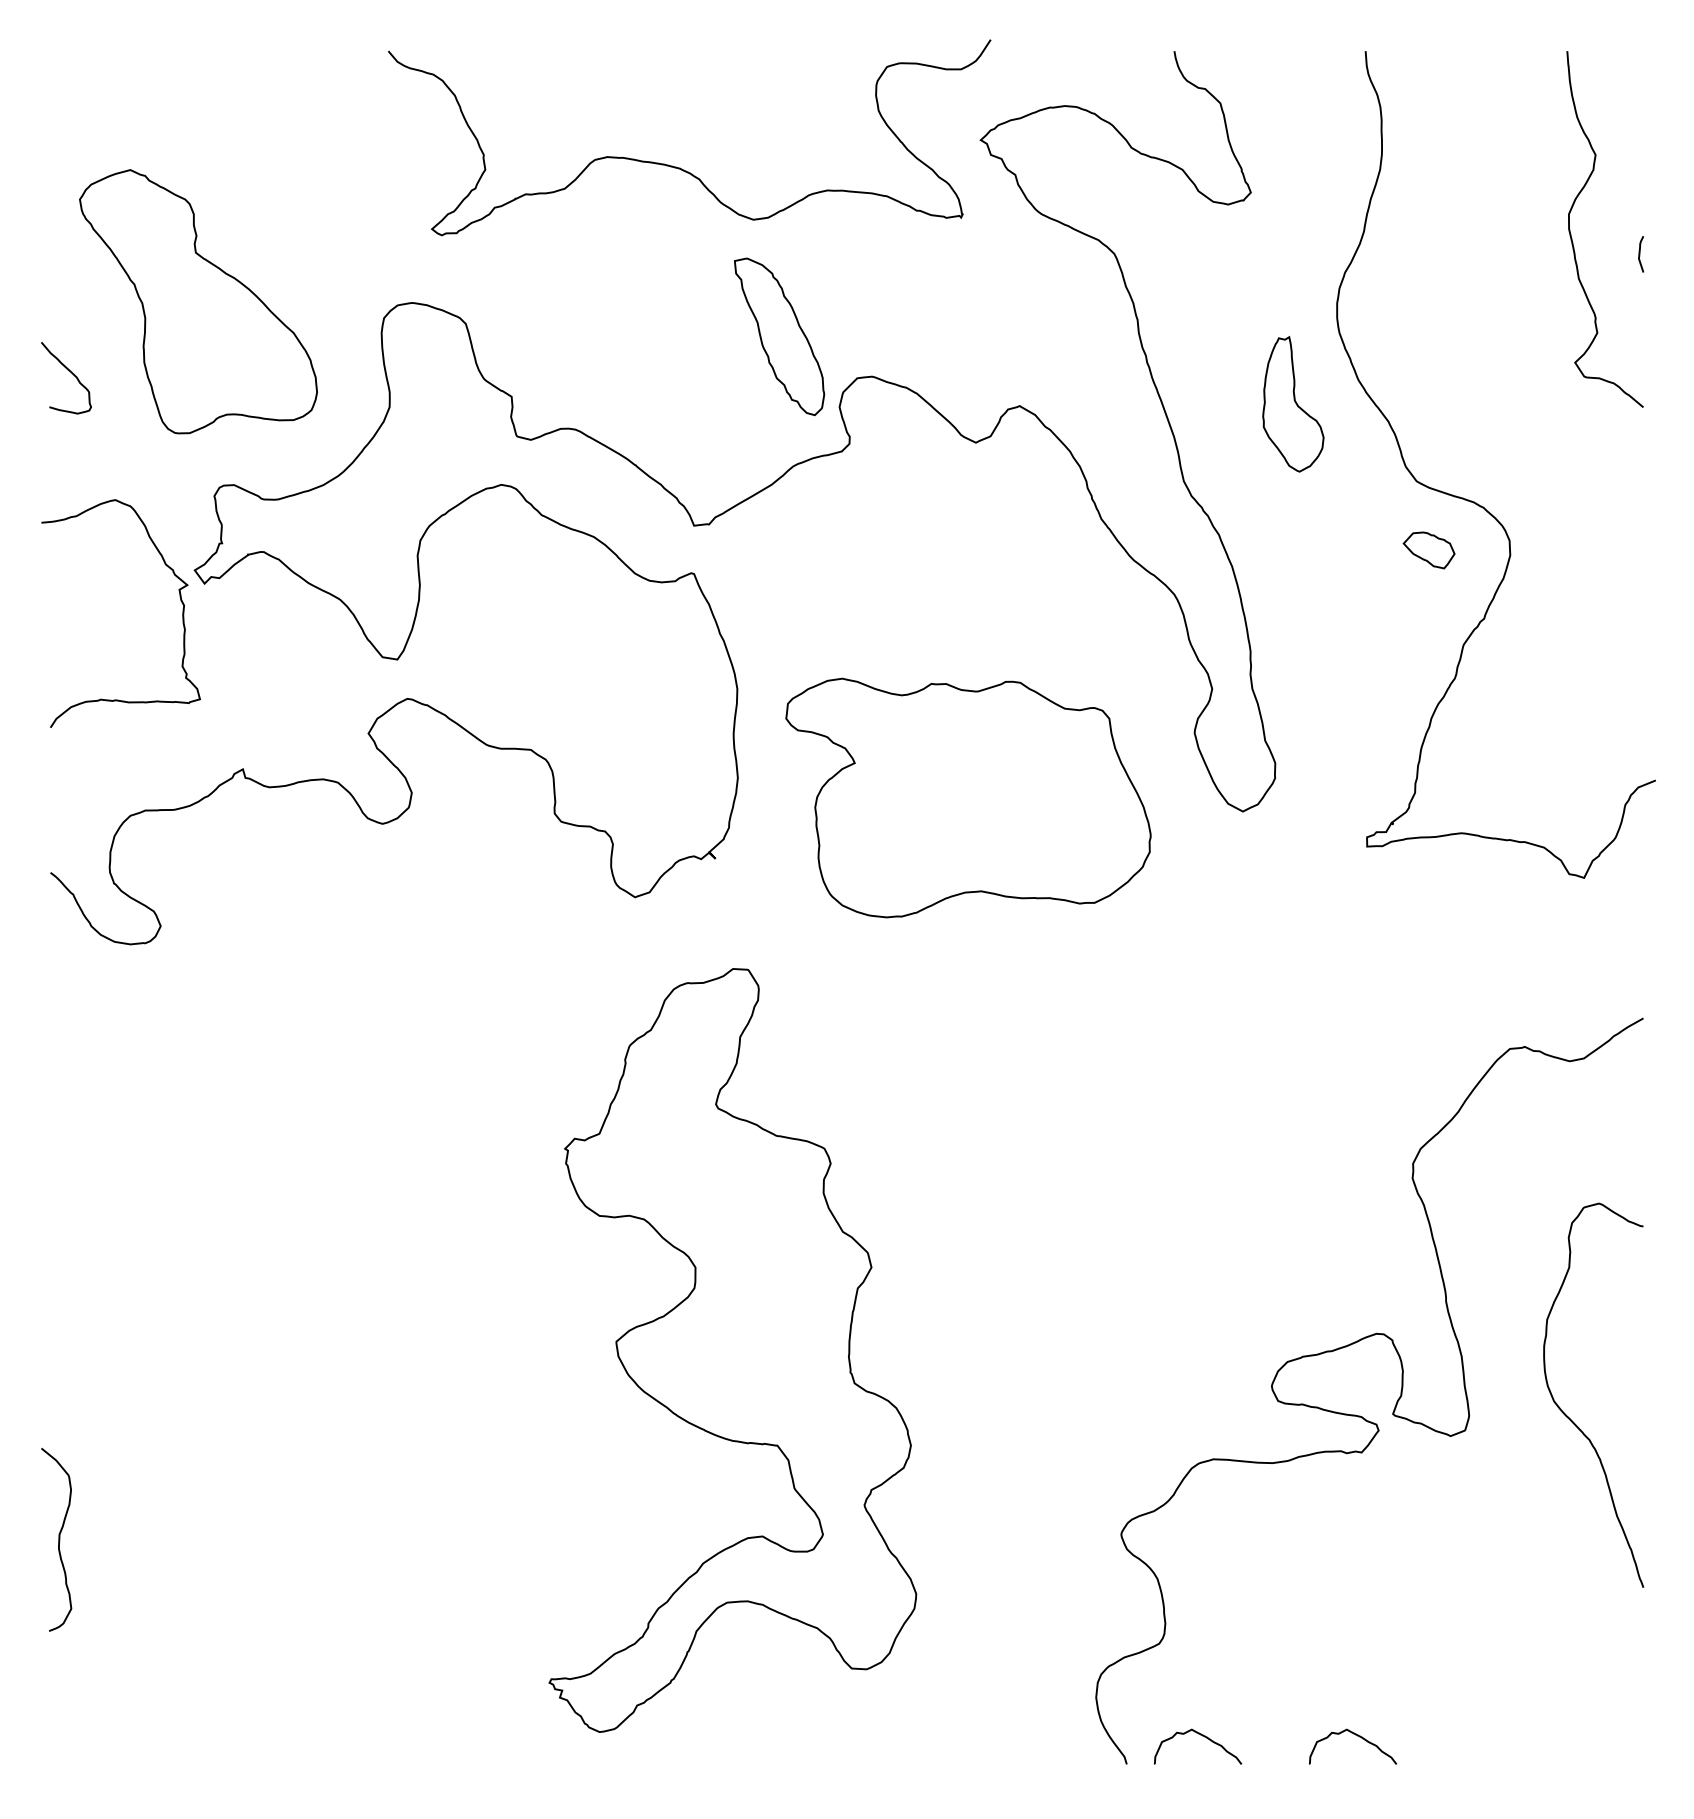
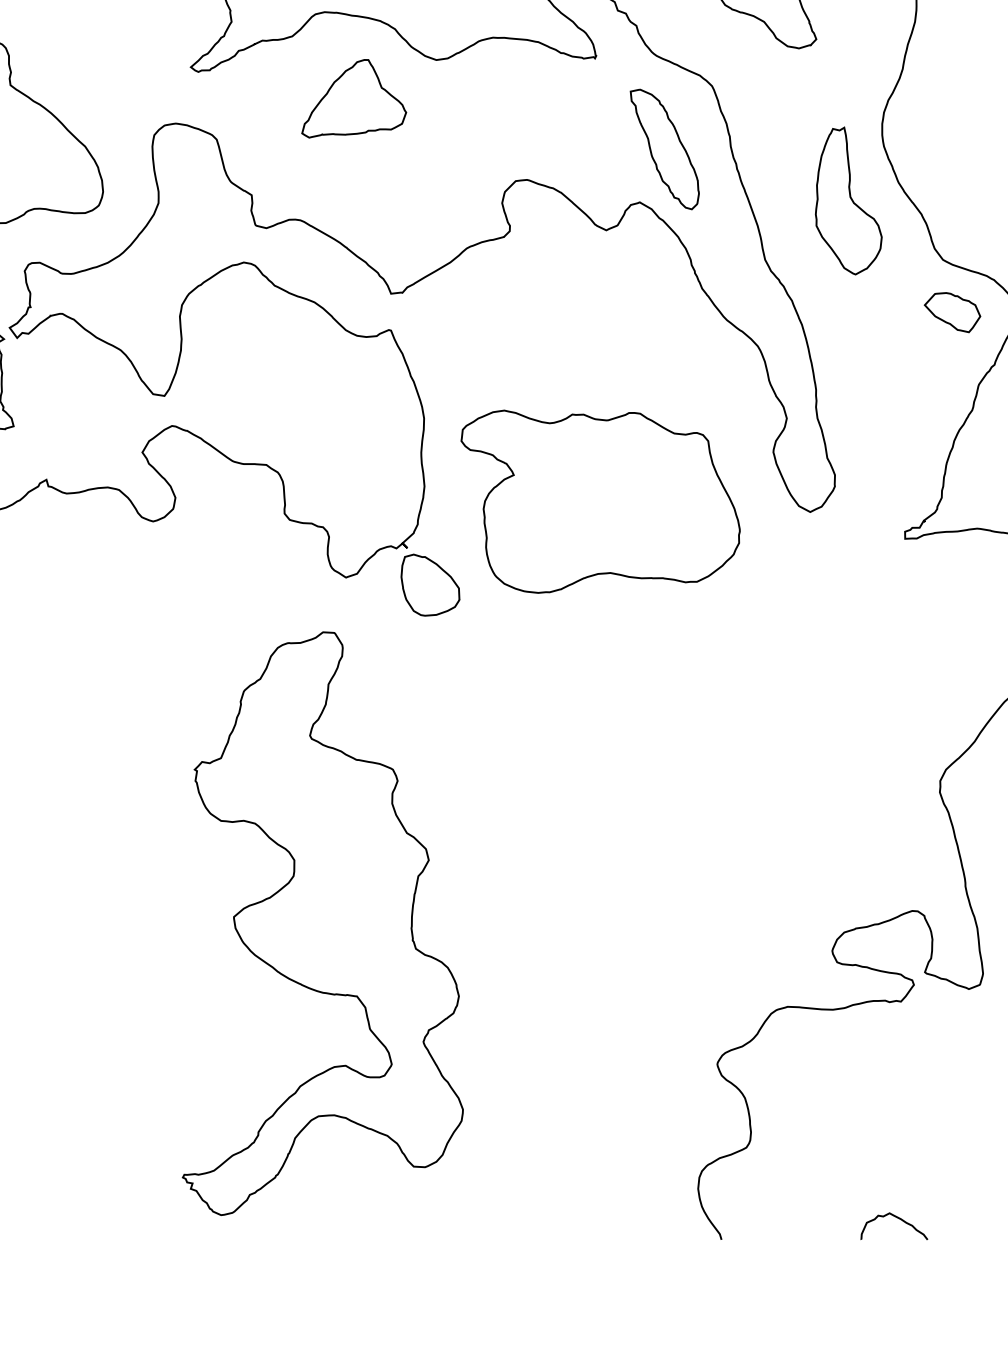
part: (645, 270) -> (353, 98), added
part: (779, 336) -> (664, 149), moved
part: (1293, 404) -> (848, 201), size x1.43
part: (1428, 550) -> (952, 312), size x1.43
part: (745, 907) -> (430, 585), added
part: (732, 1350) -> (322, 923), moved
curve: (1202, 1736) -> (779, 1218), removed

